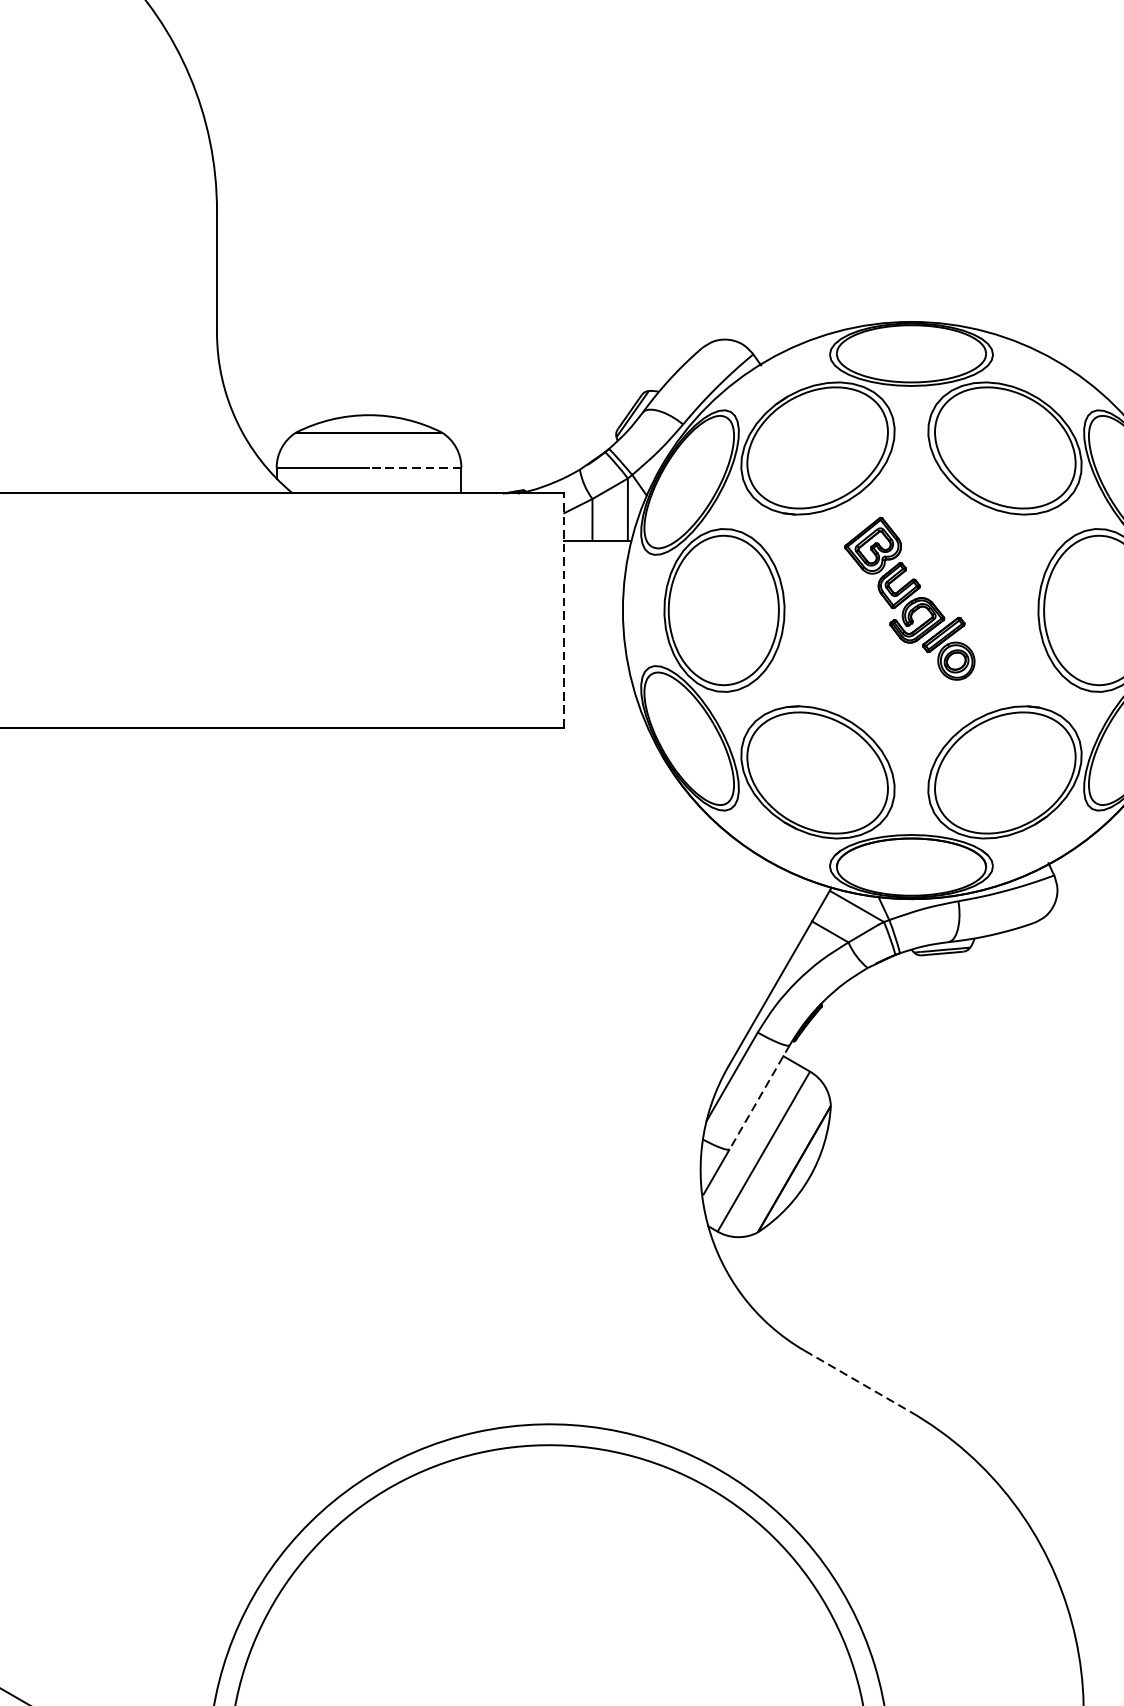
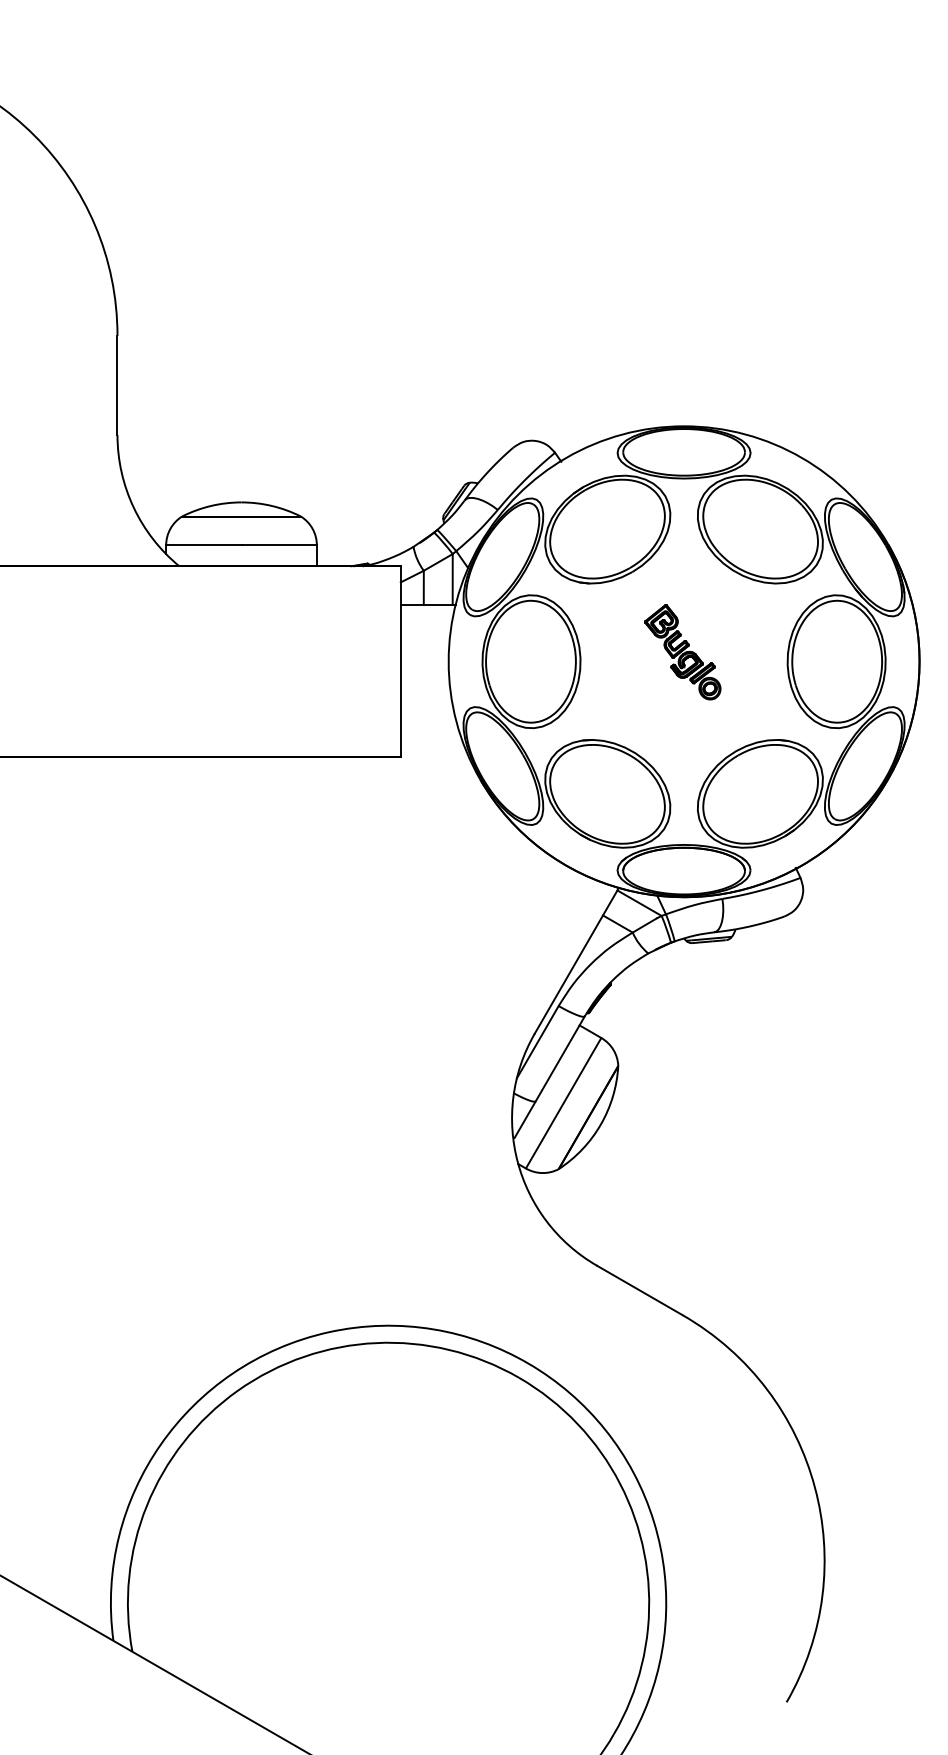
line: (415, 468) -> (279, 545), dashed -> solid
part: (909, 599) -> (682, 652), size x0.71
line: (563, 610) -> (400, 661), dashed -> solid
line: (760, 1098) -> (560, 1059), dashed -> solid
line: (856, 1381) -> (639, 1290), dashed -> solid

